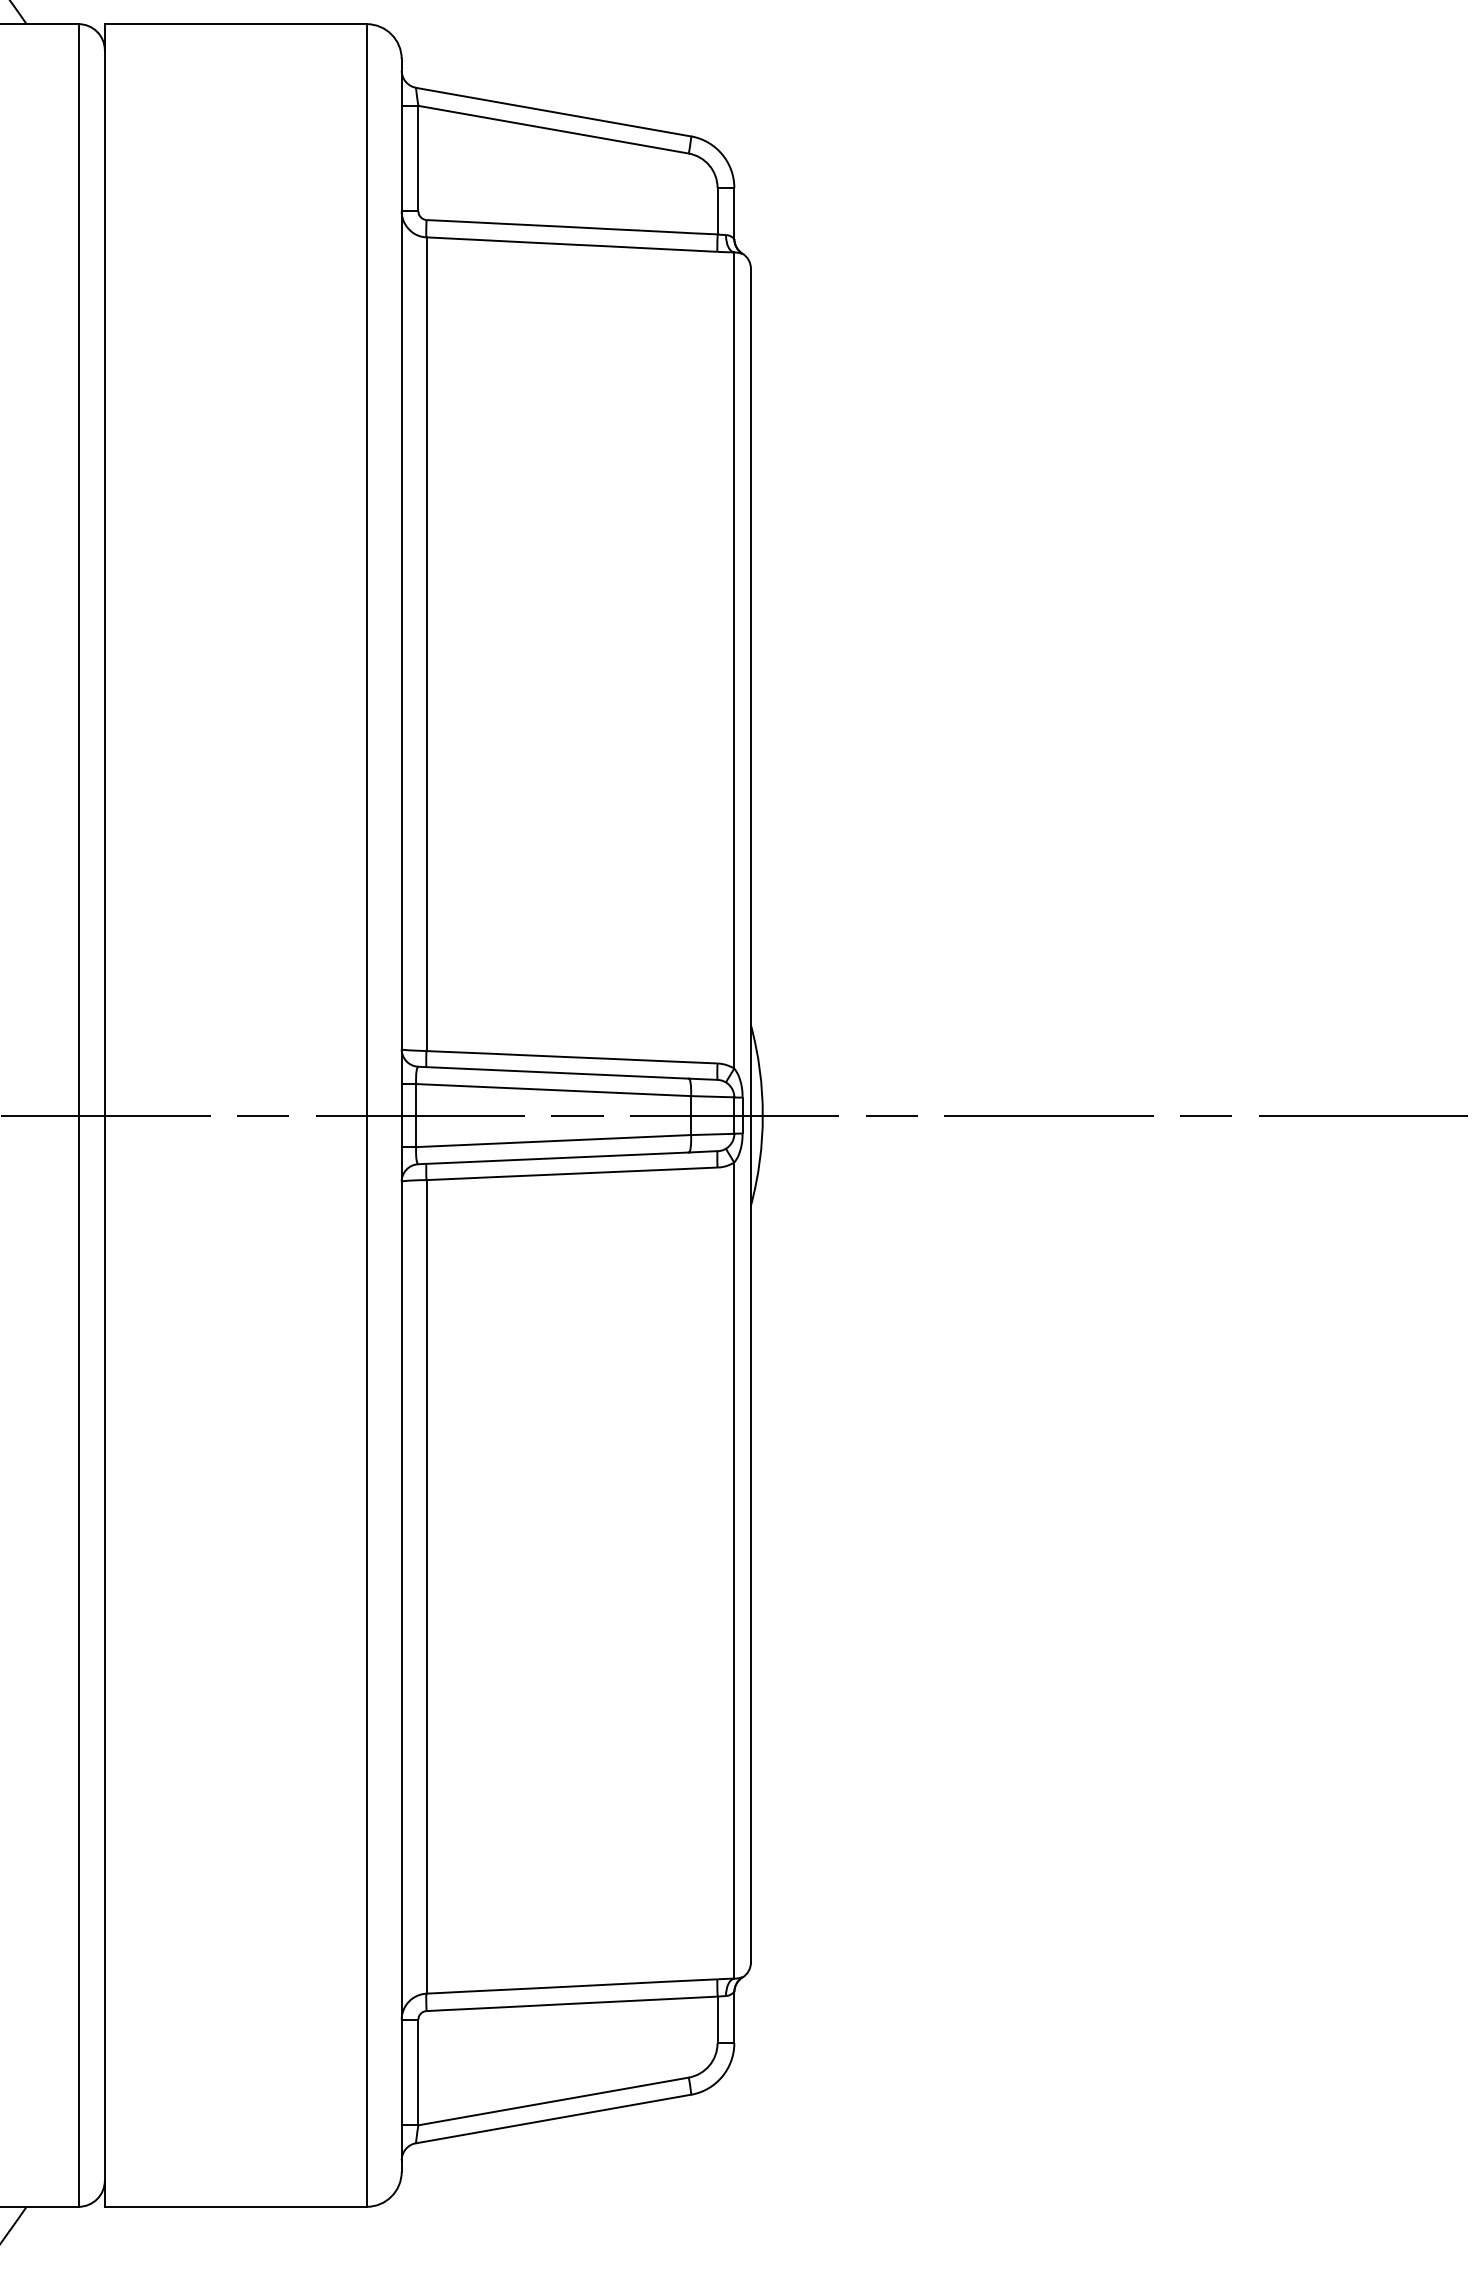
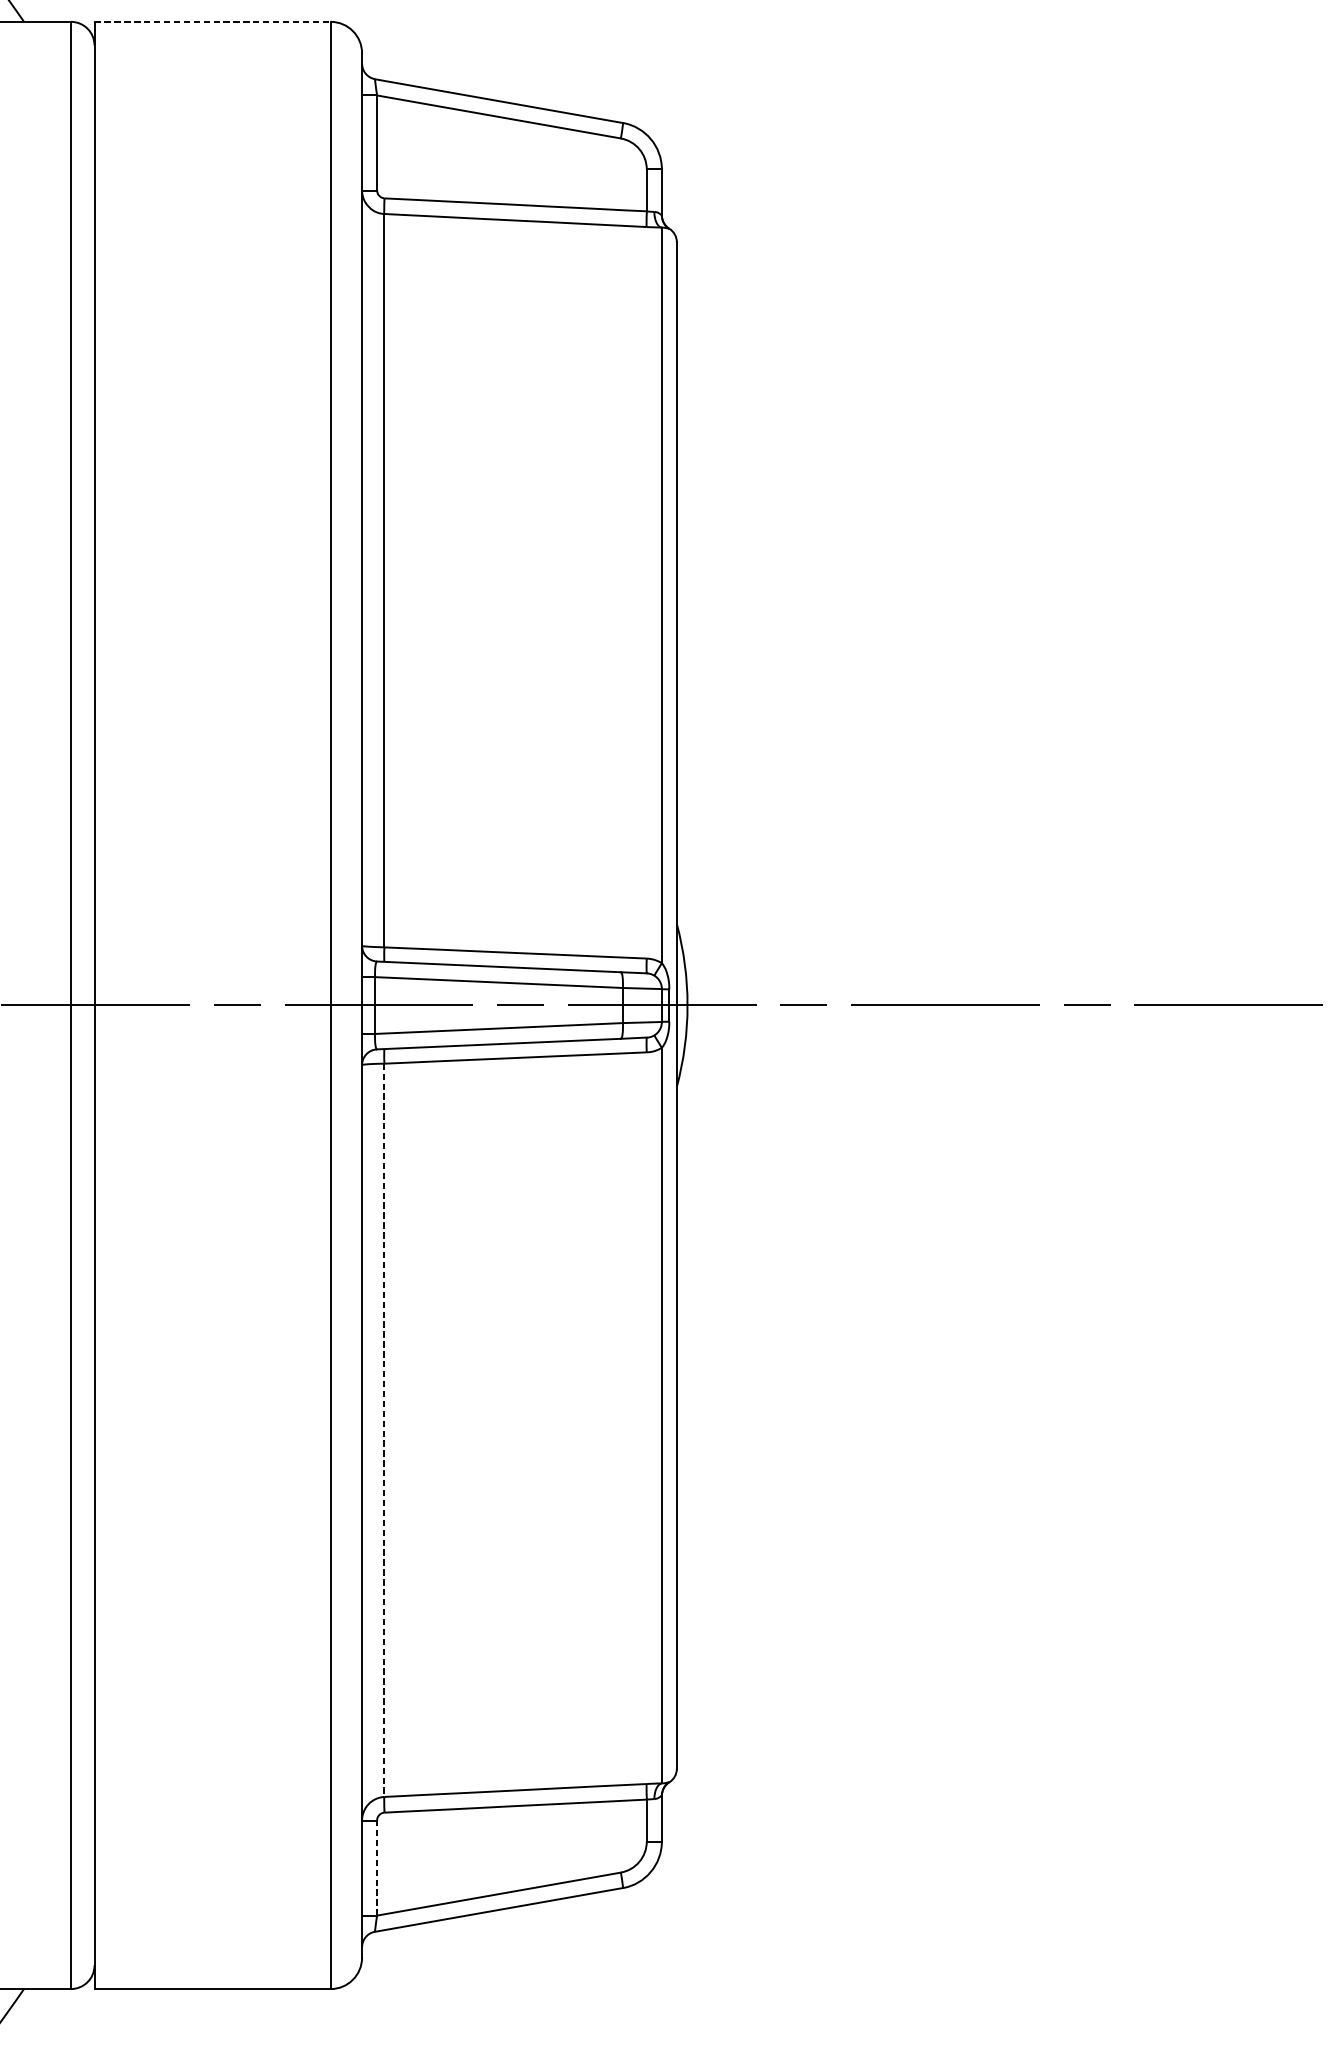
line: (235, 24) -> (212, 22), solid -> dashed
line: (426, 1586) -> (384, 1429), solid -> dashed
line: (418, 2072) -> (377, 1868), solid -> dashed

